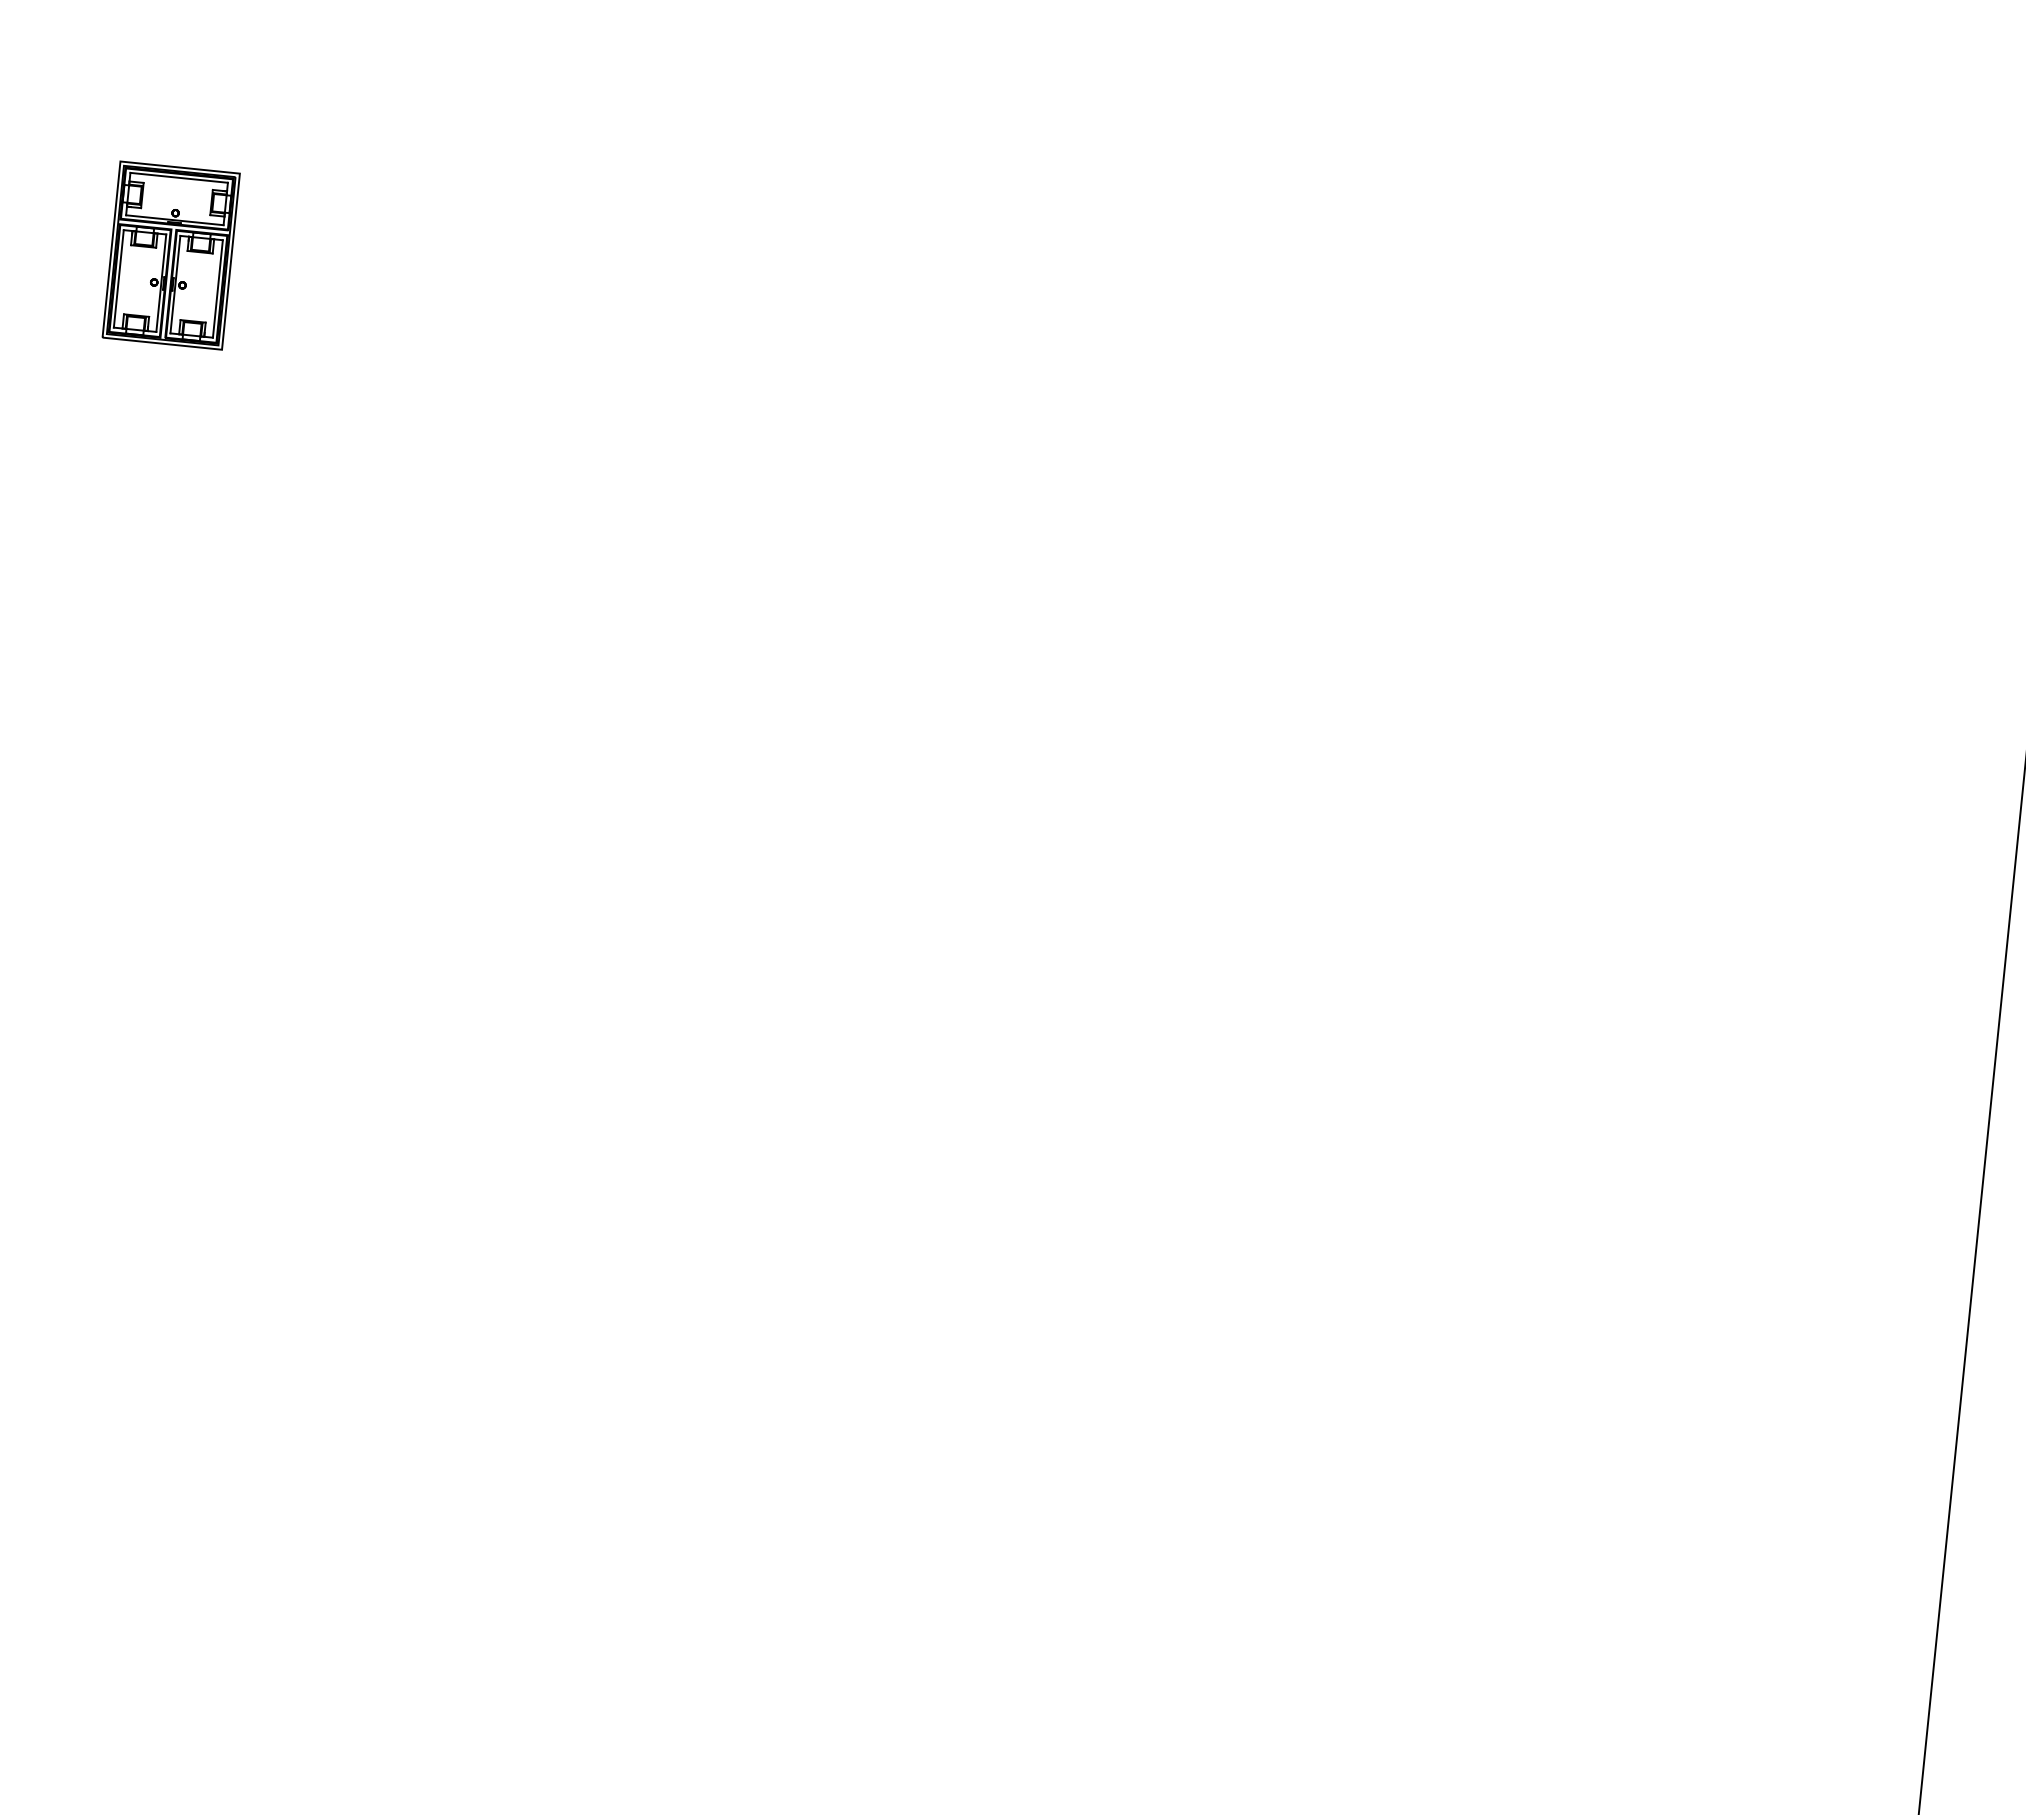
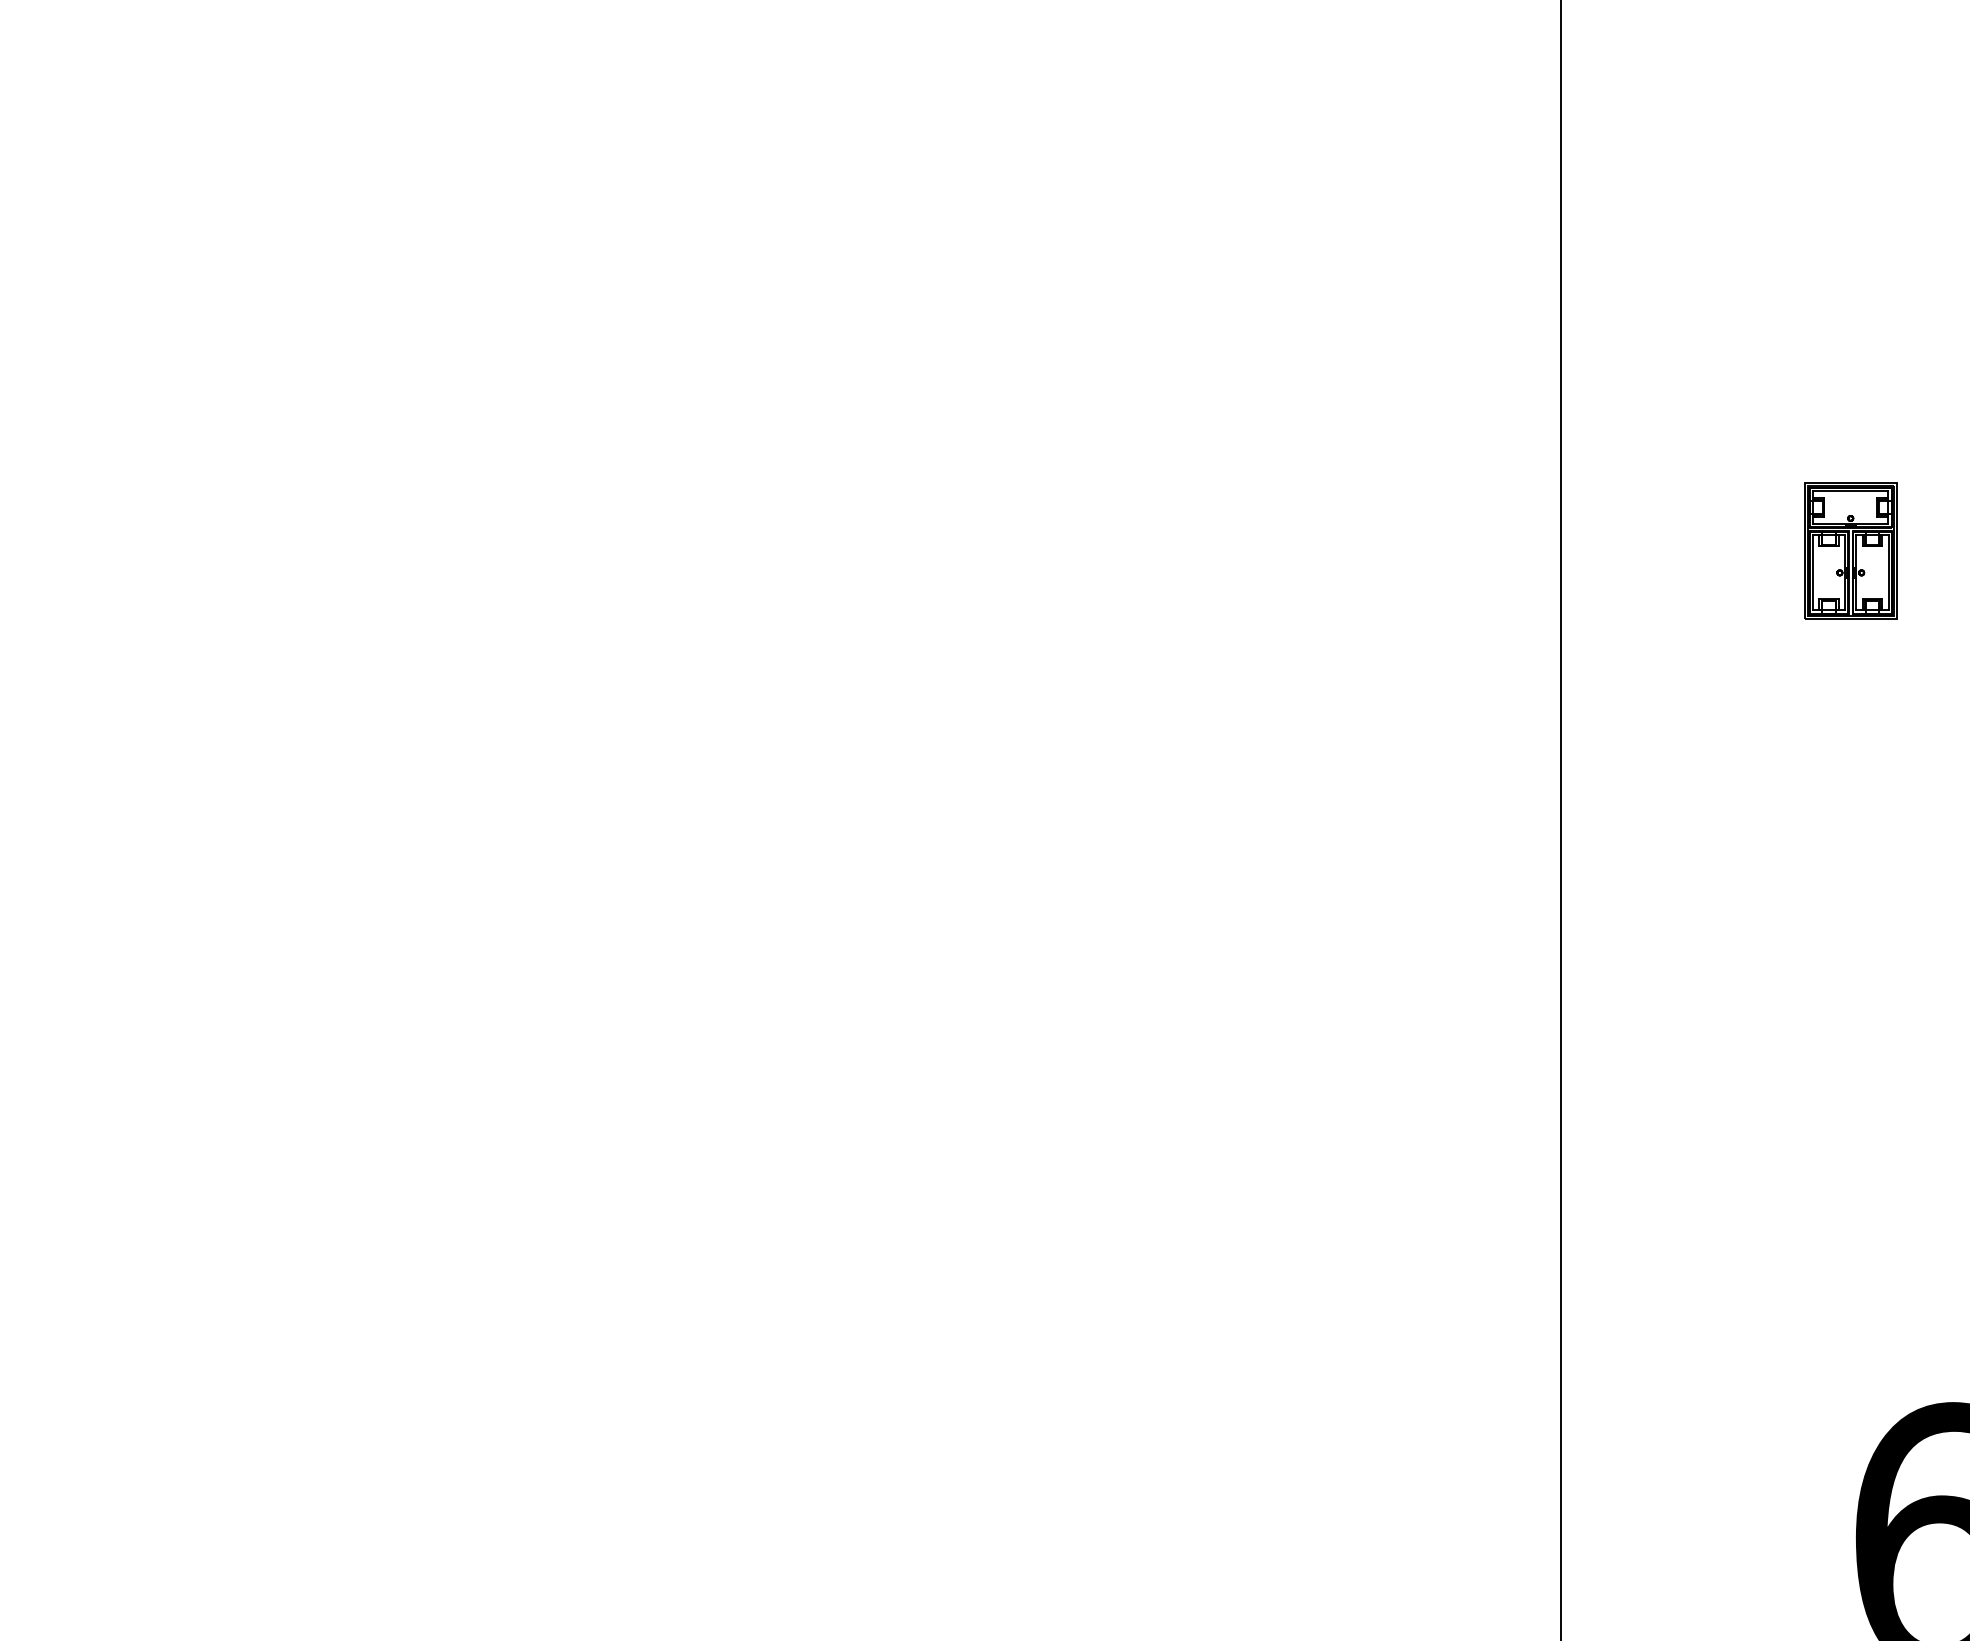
part: (170, 254) -> (109, 550), removed

